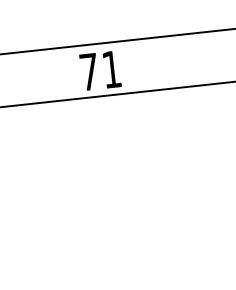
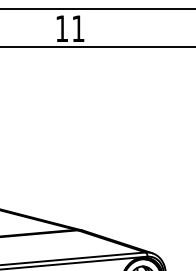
text: (89, 71) -> (62, 28), 71 -> 11

